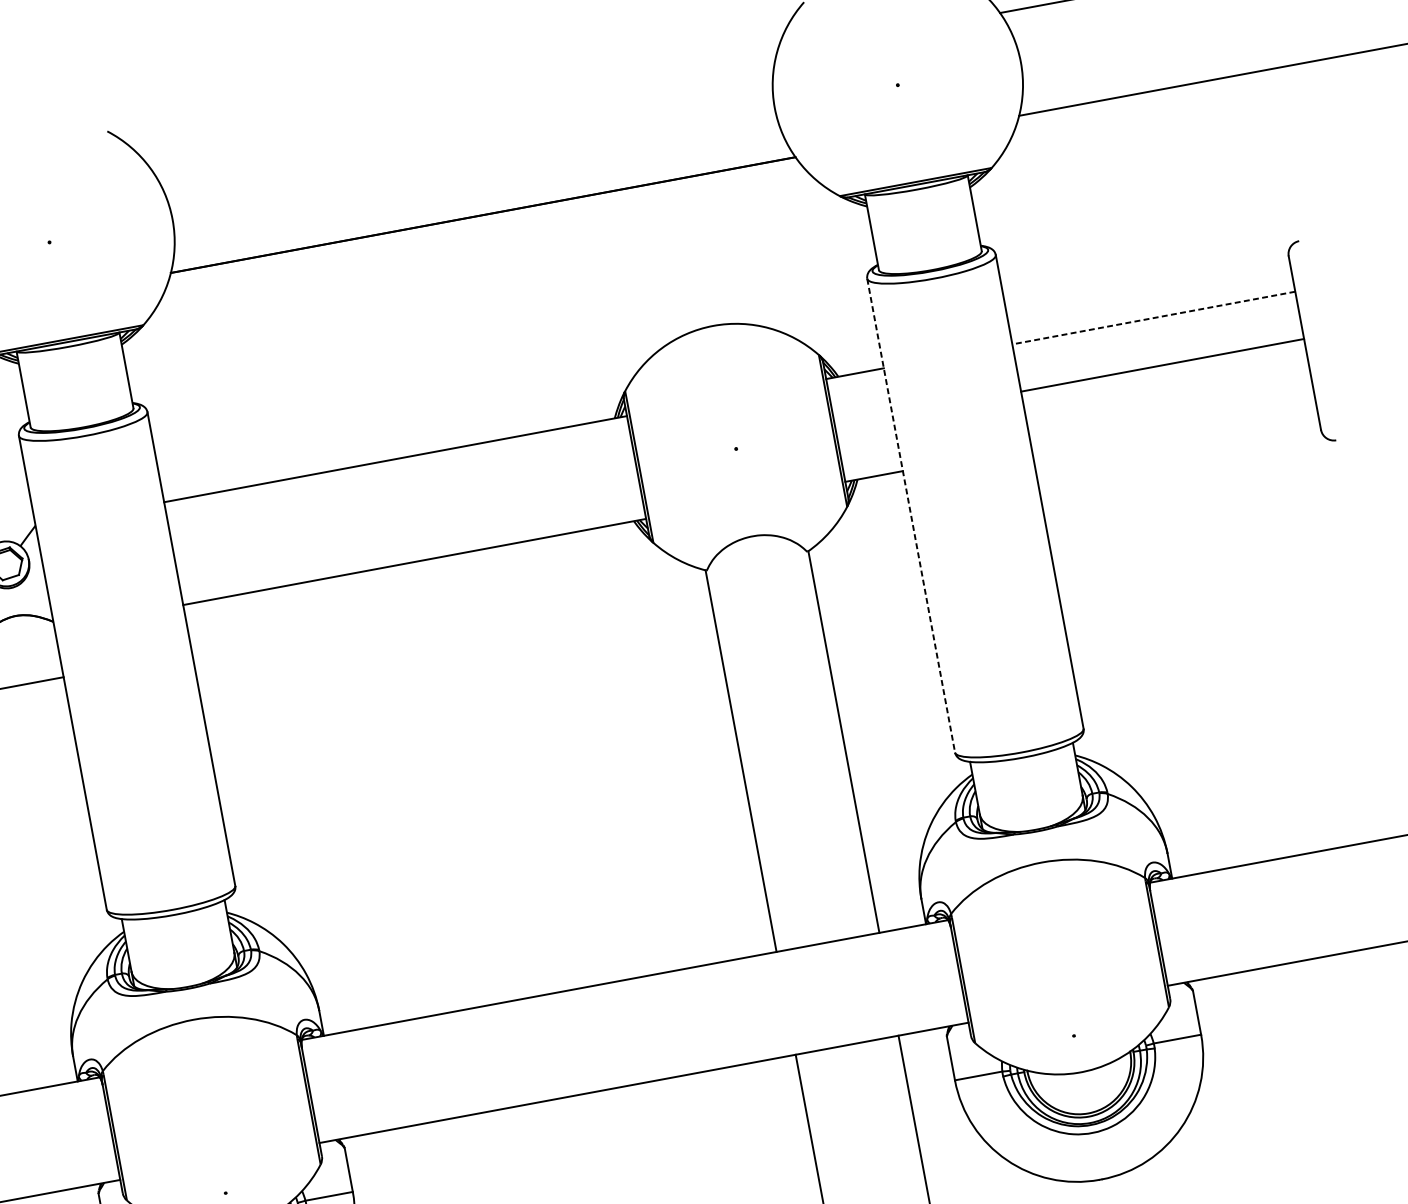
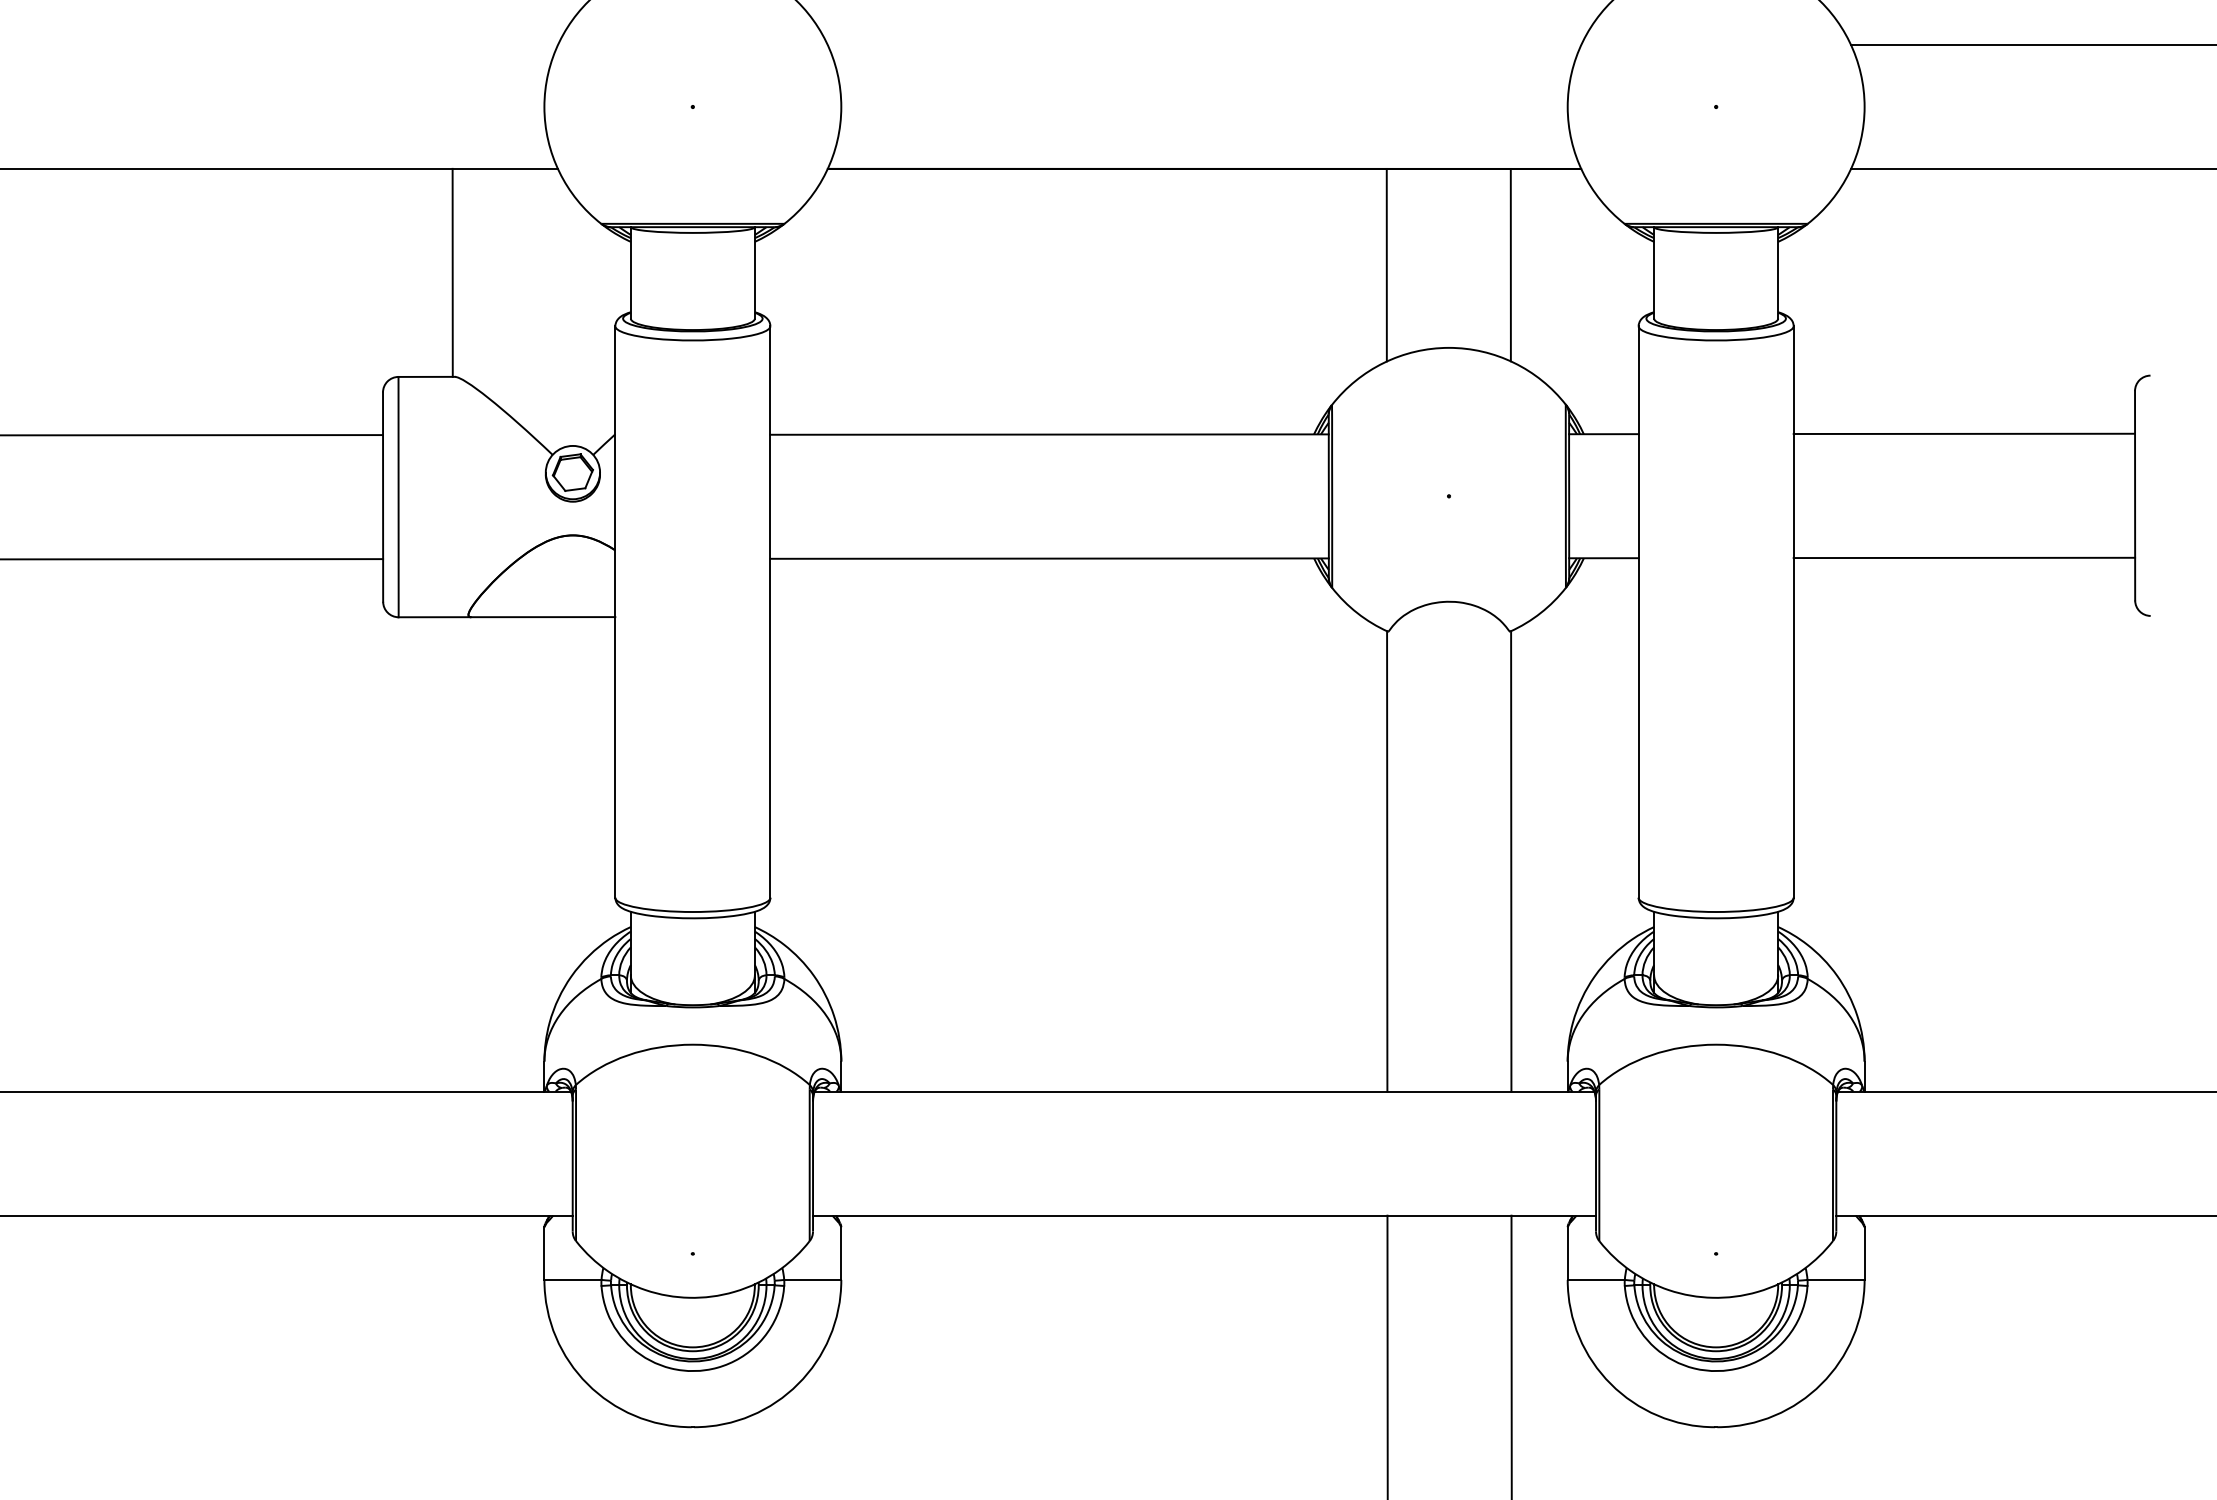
line: (751, 247) -> (1510, 264), added
line: (648, 266) -> (1386, 264), added
line: (1153, 317) -> (1964, 433), dashed -> solid
line: (1162, 364) -> (1964, 557), moved
line: (910, 515) -> (1638, 611), dashed -> solid

